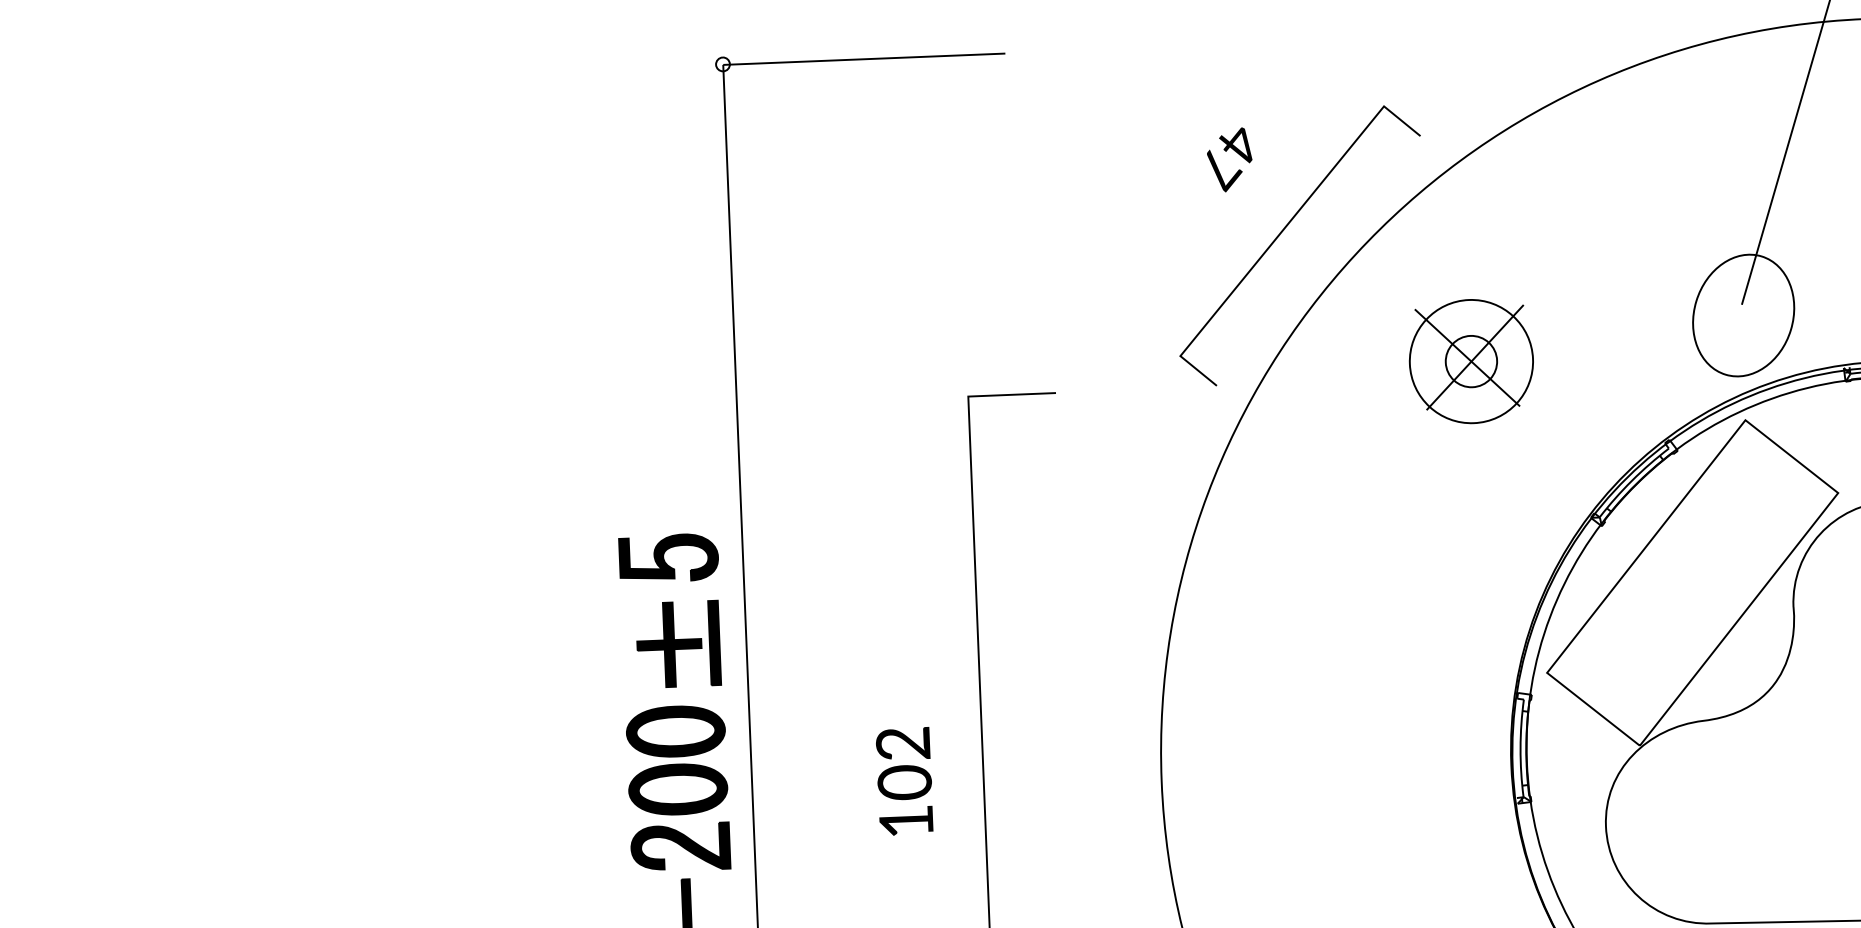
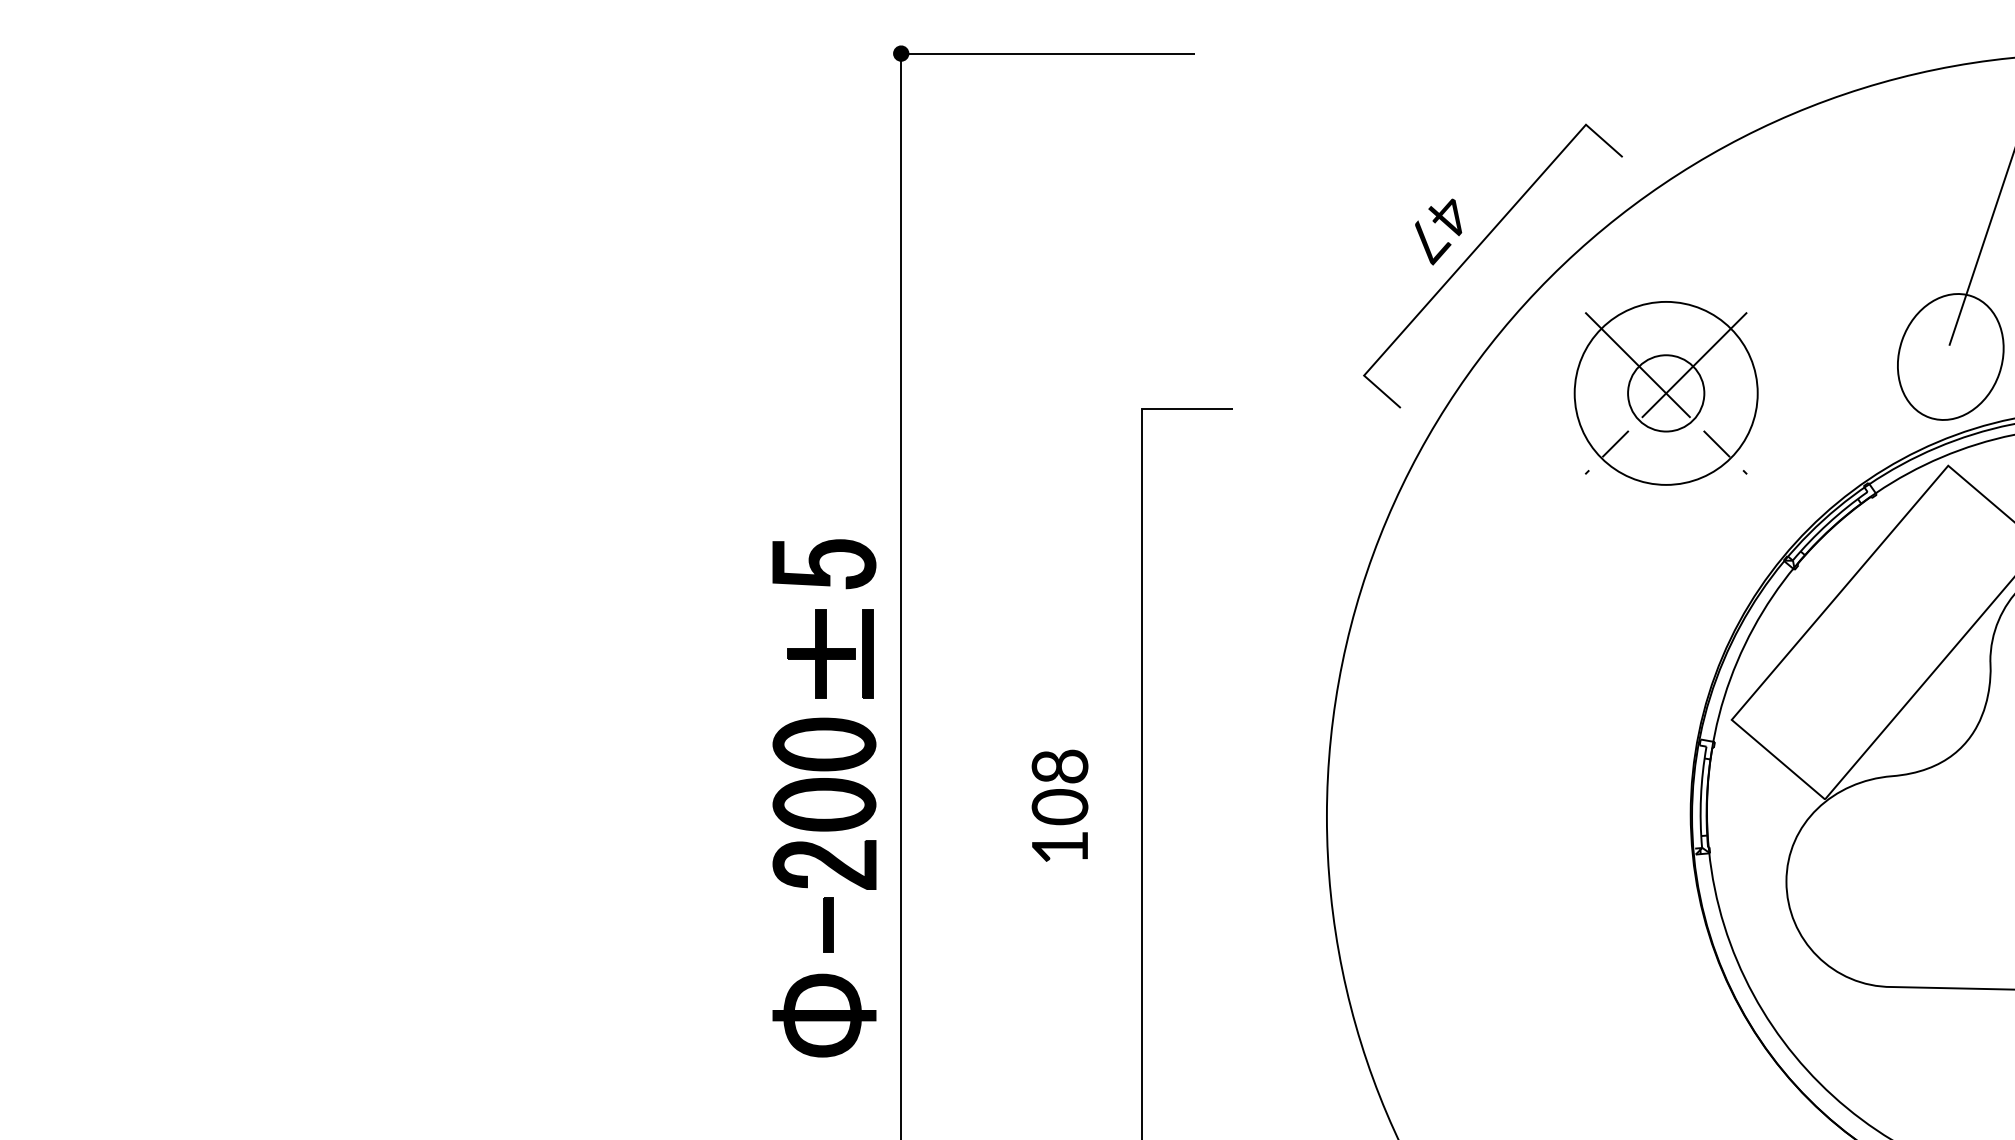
fill: (723, 64) -> (901, 53), added
text: (1229, 159) -> (1438, 231), moved
part: (1470, 361) -> (1665, 393), size x1.43
text: (903, 743) -> (1060, 766), 102 -> 108

